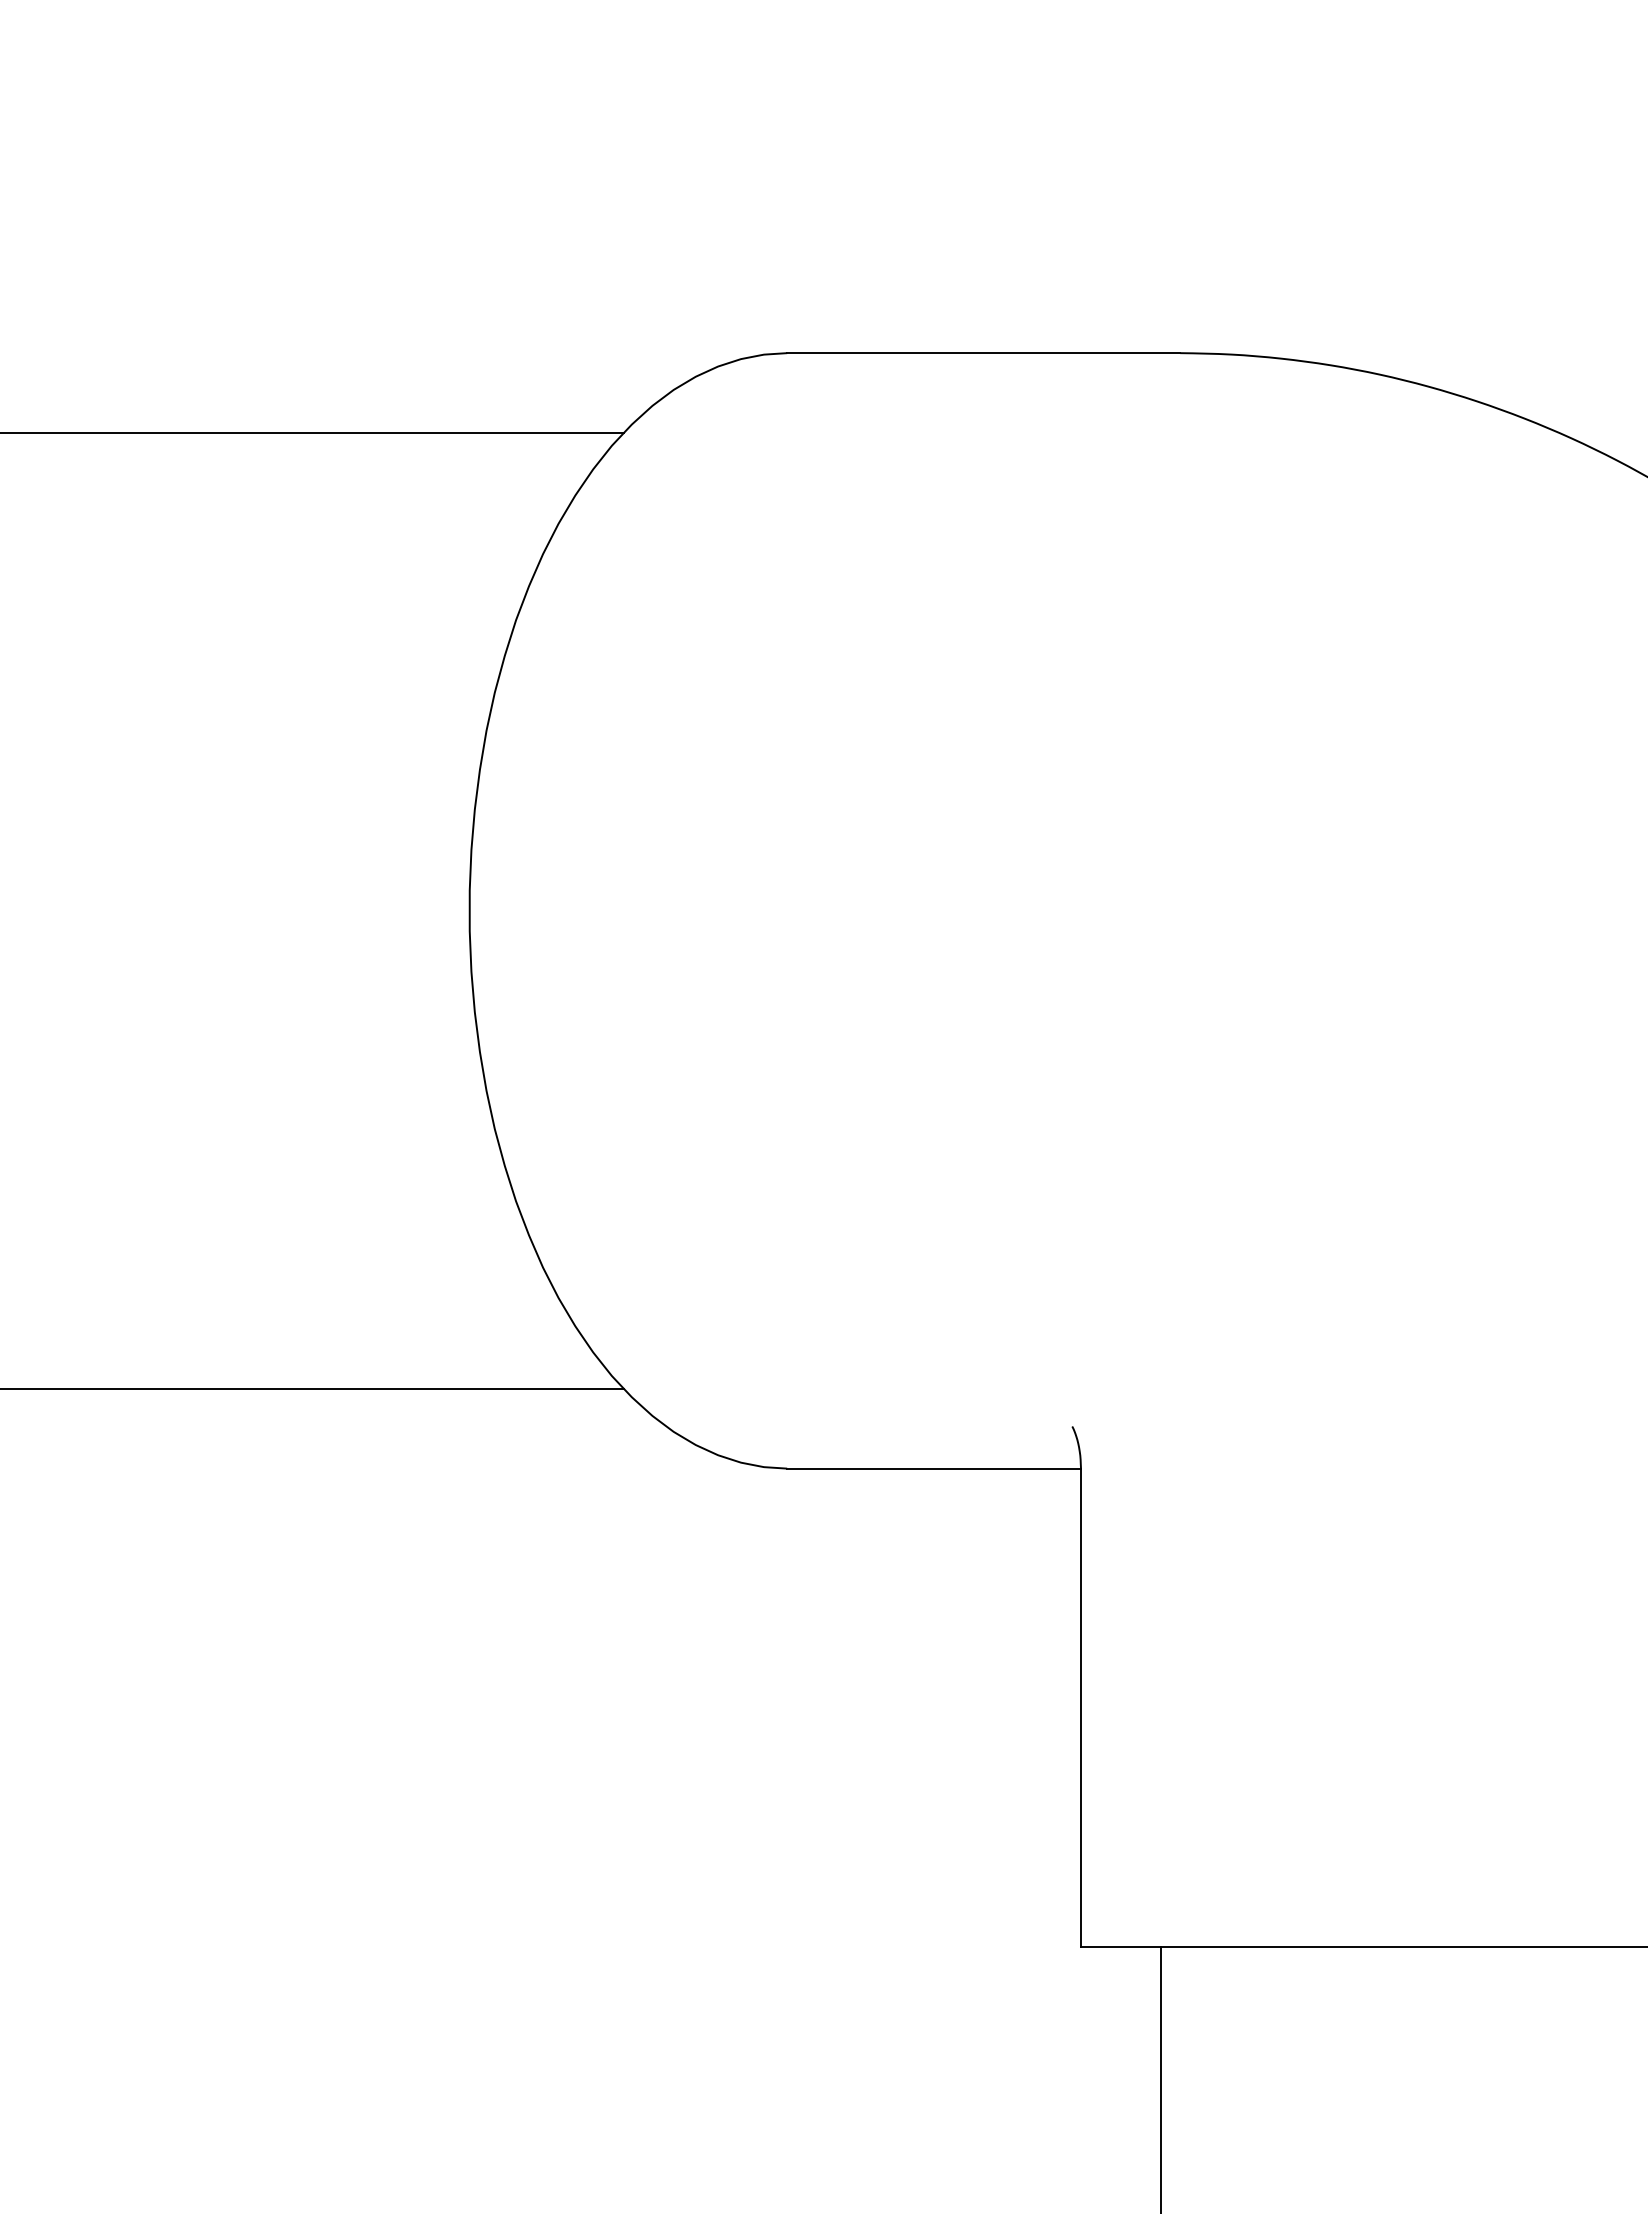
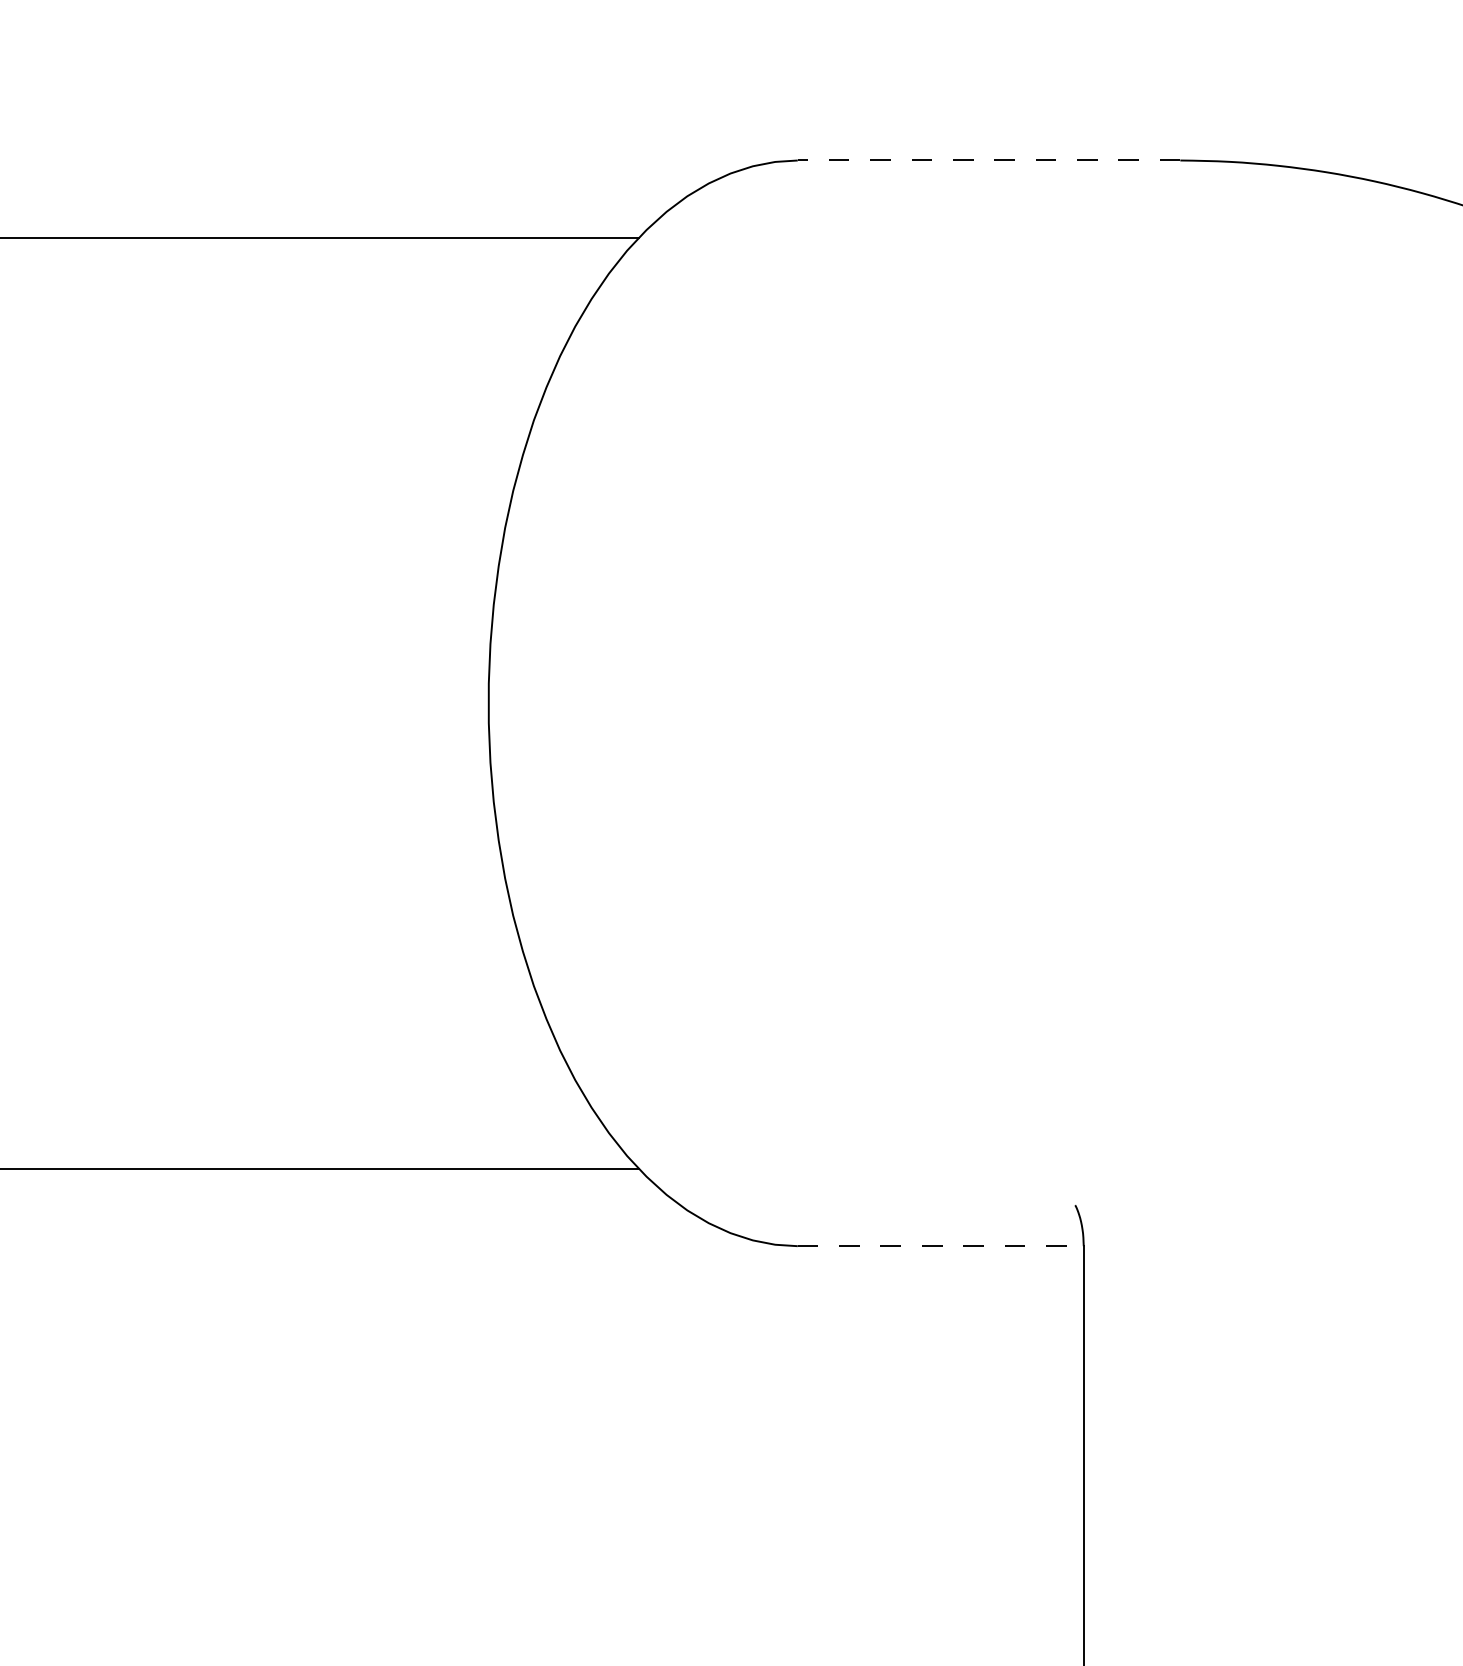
line: (983, 353) -> (988, 160), solid -> dashed
line: (934, 1468) -> (941, 1246), solid -> dashed

